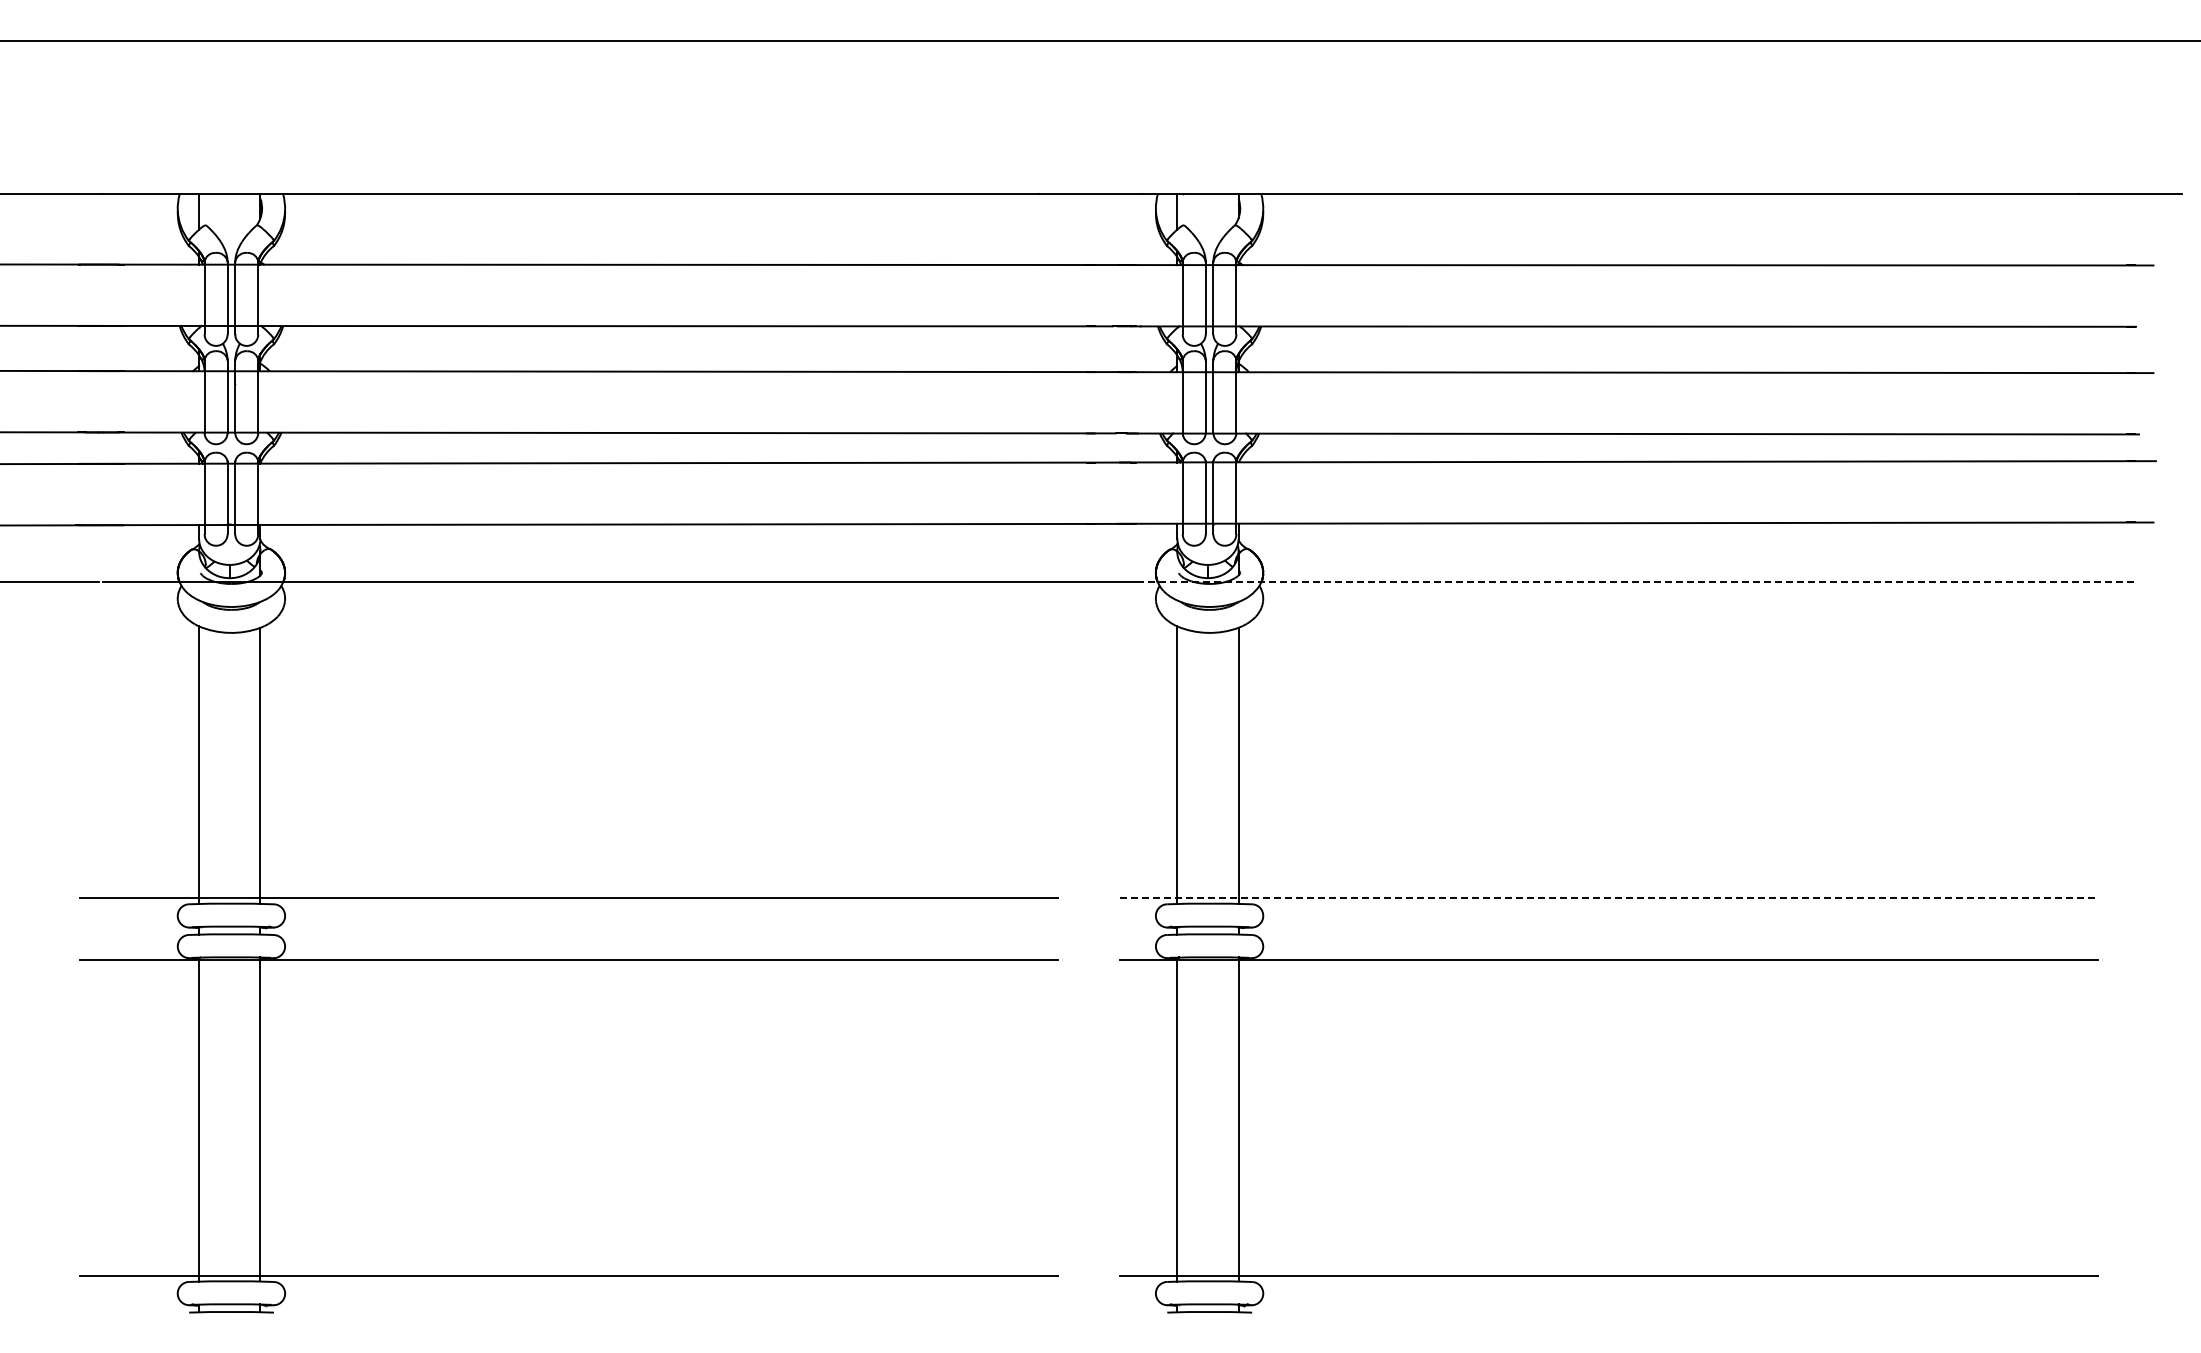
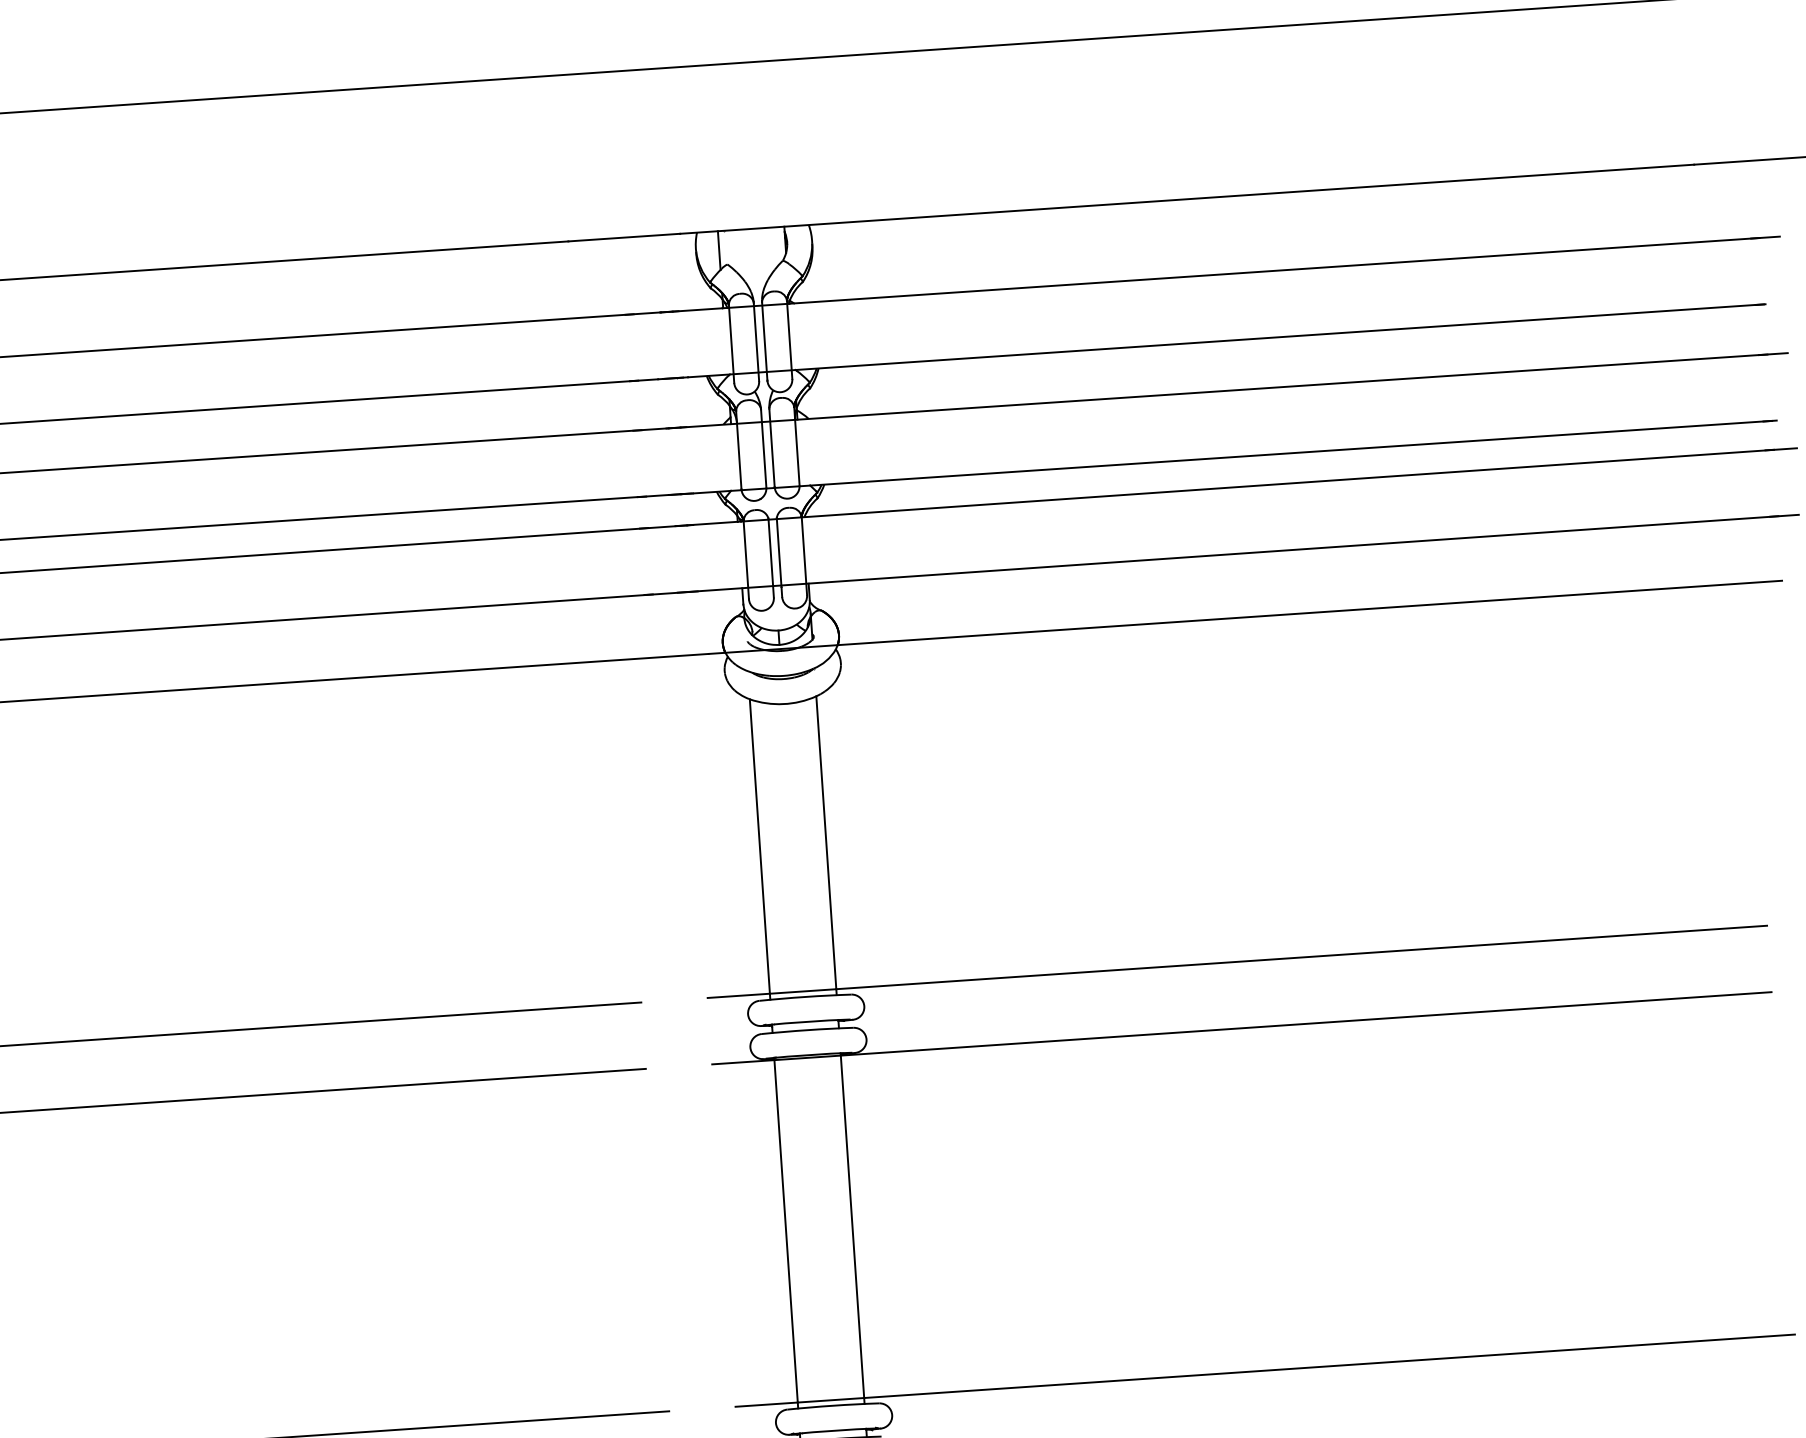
line: (1638, 582) -> (1245, 617), dashed -> solid
line: (1609, 898) -> (1237, 961), dashed -> solid

